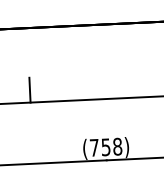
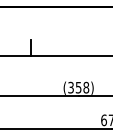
text: (93, 147) -> (70, 87), (758) -> (358)

